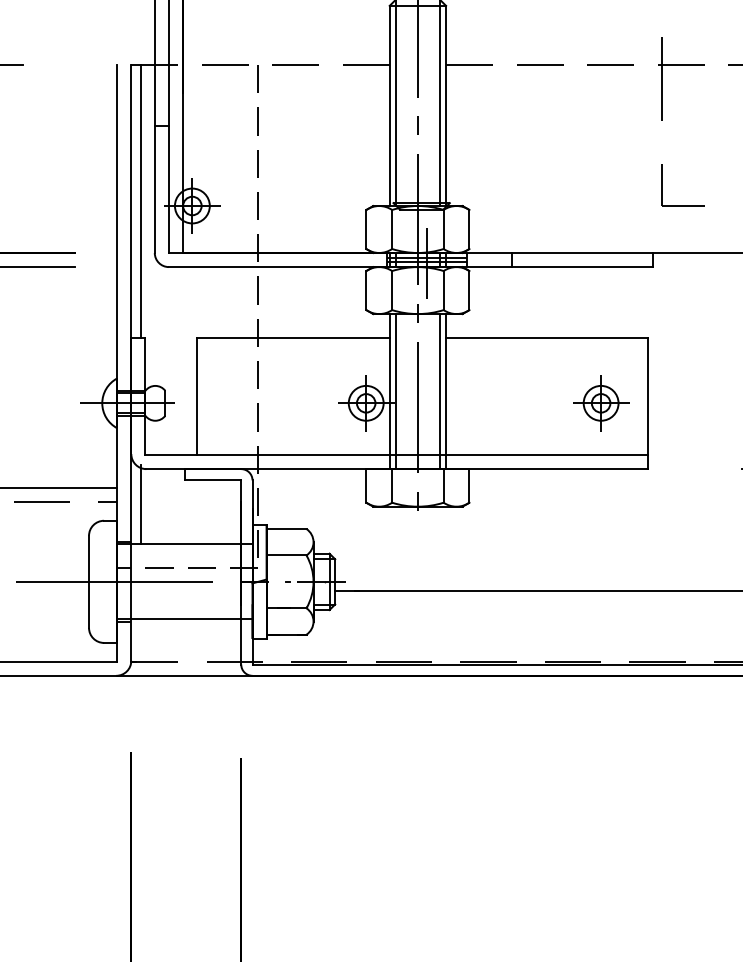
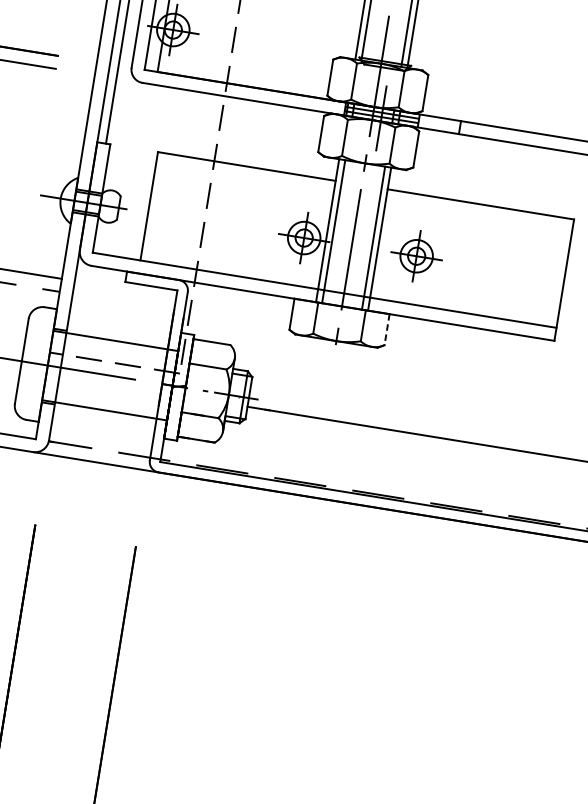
part: (601, 403) -> (416, 256), moved
line: (469, 485) -> (387, 329), solid -> dashed
line: (140, 504) -> (80, 297), removed

